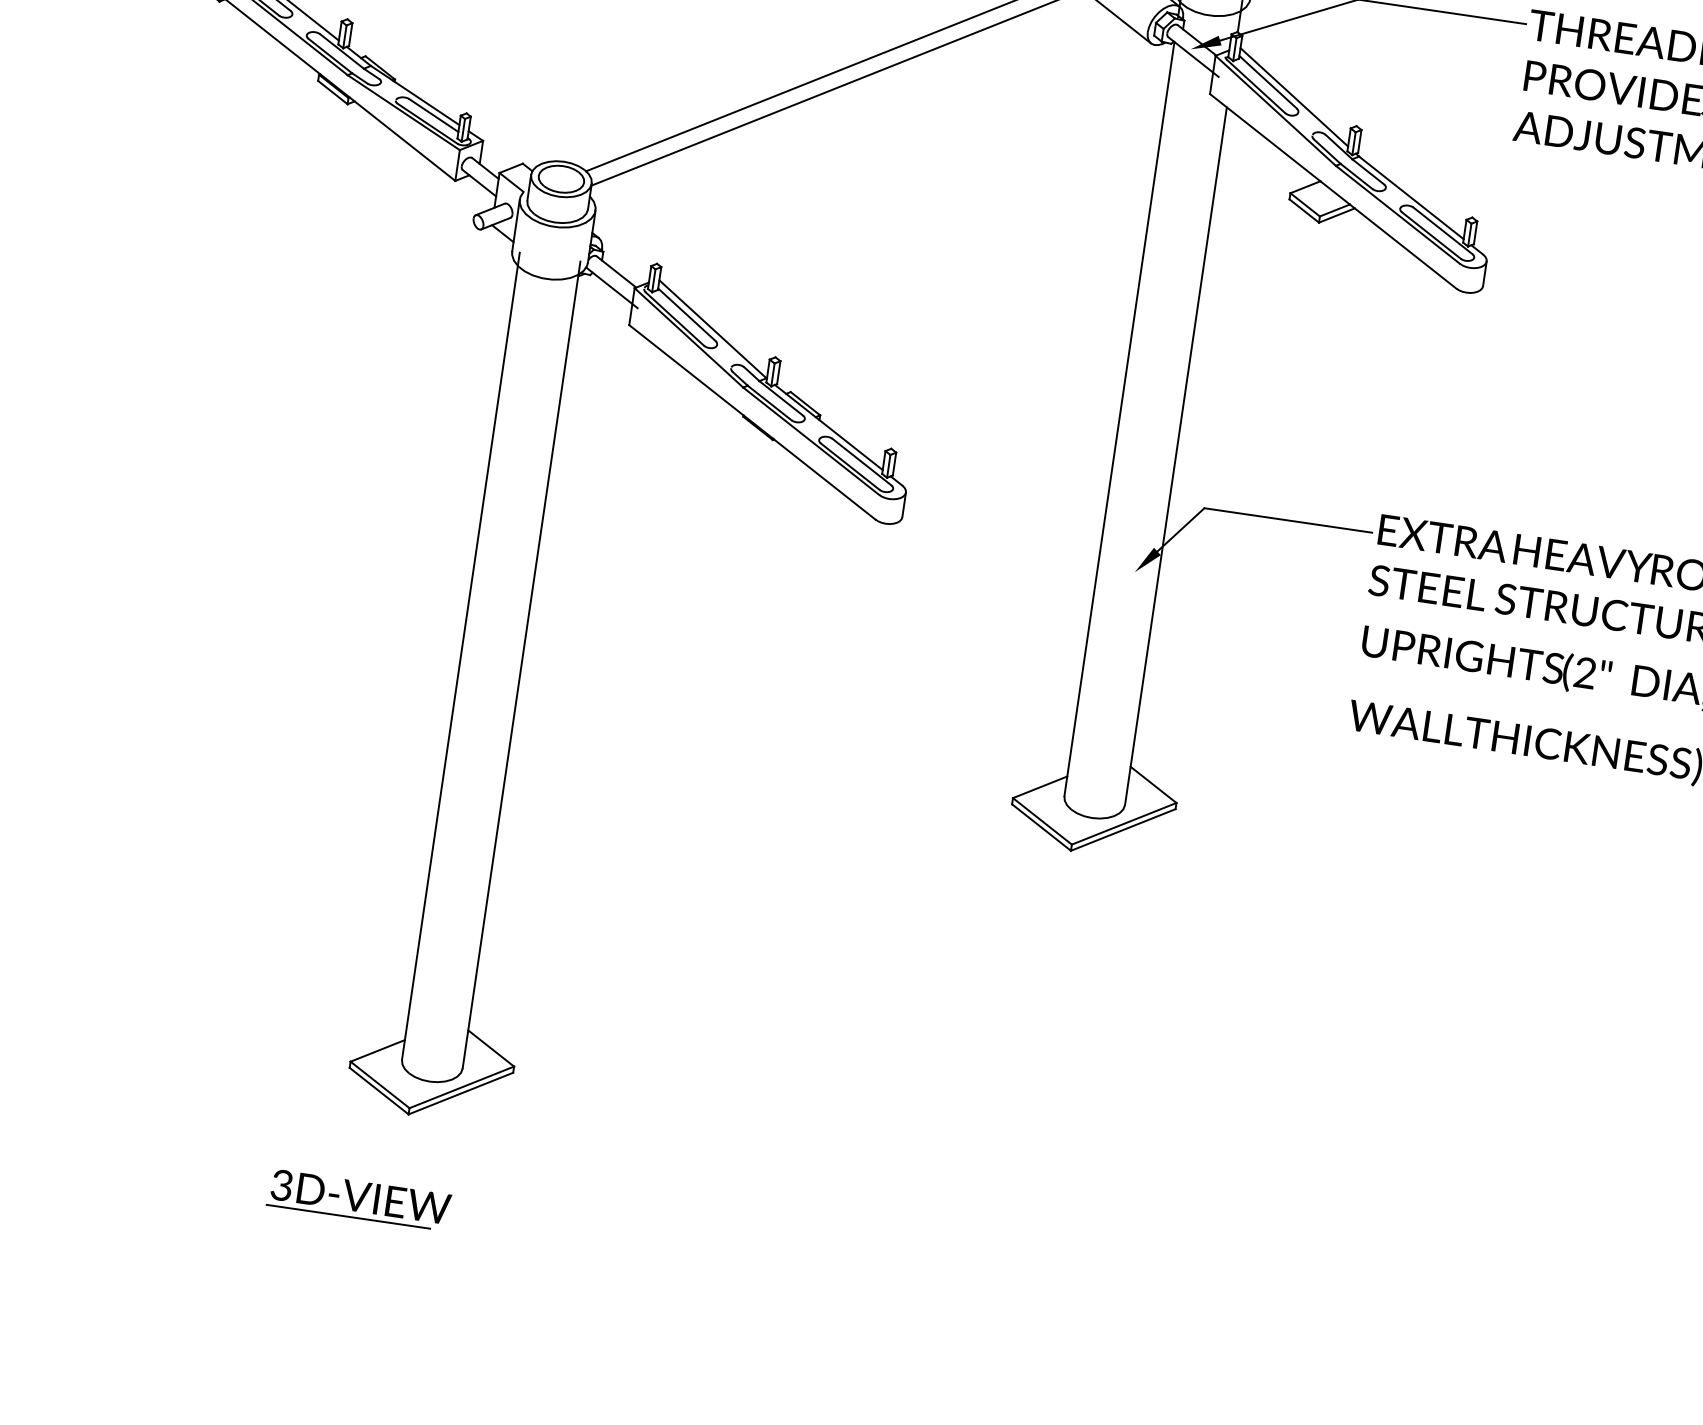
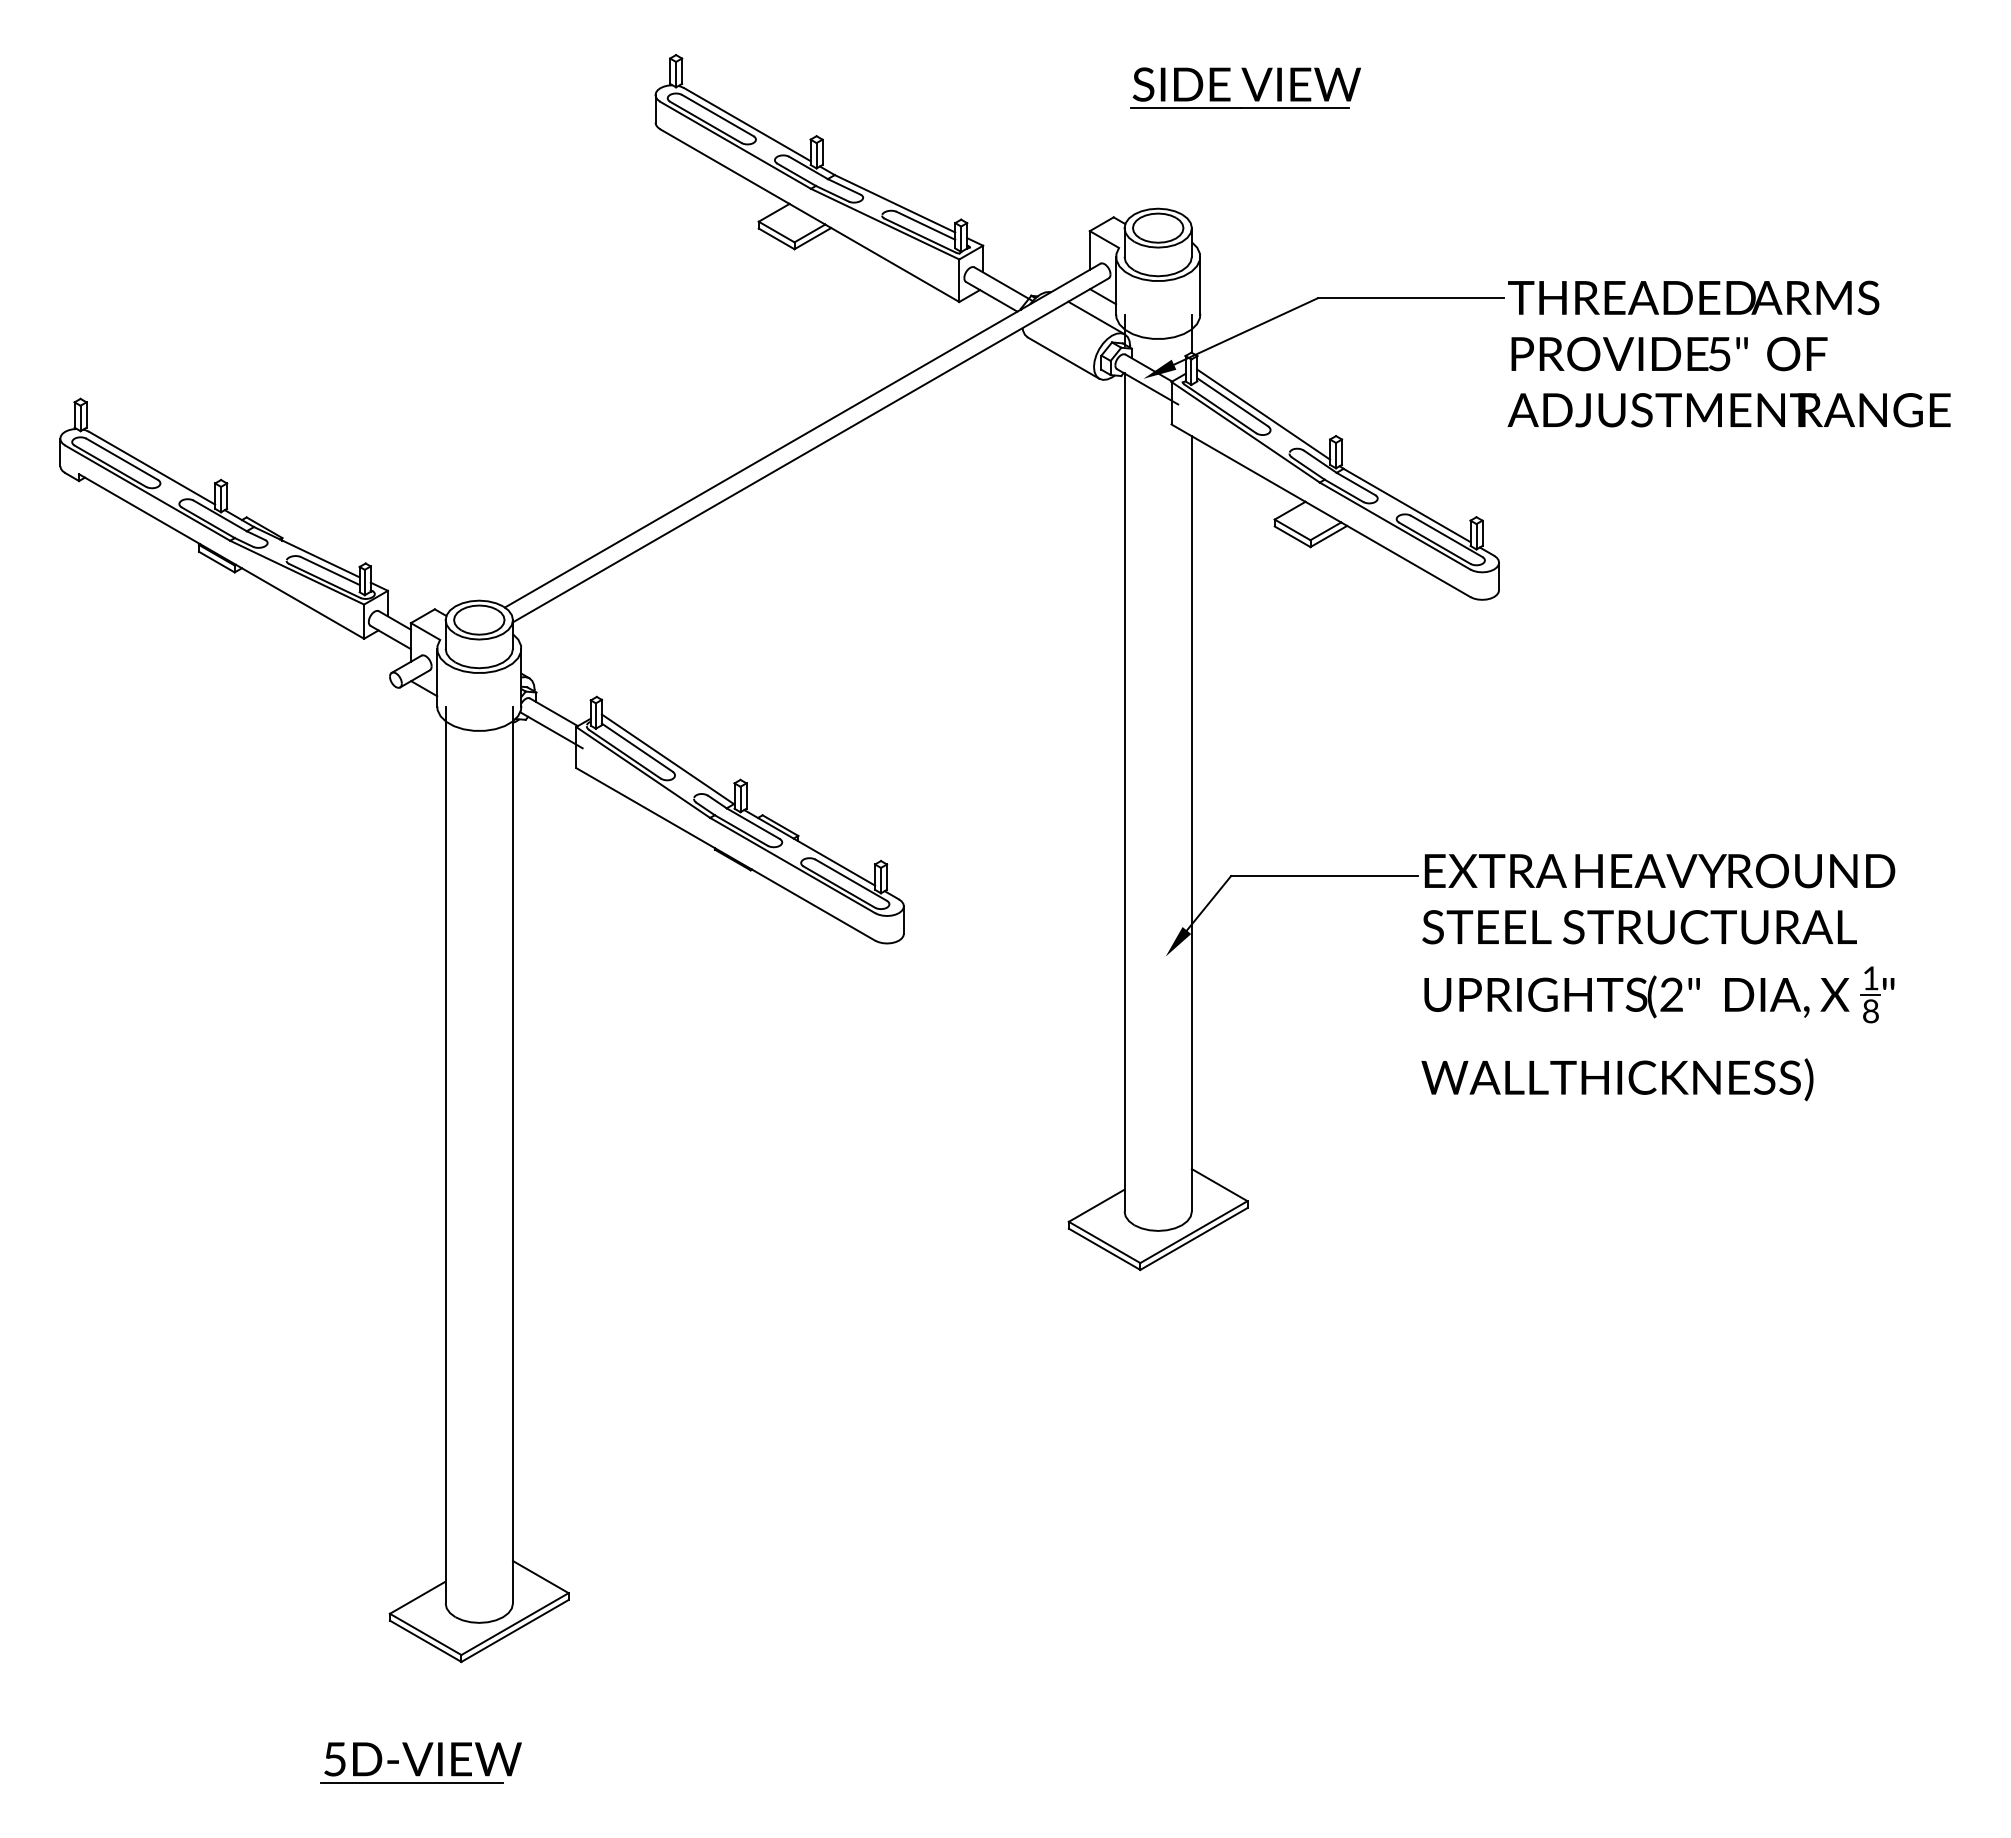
text: (281, 1185) -> (334, 1759), 3D-VIEW -> 5D-VIEW

